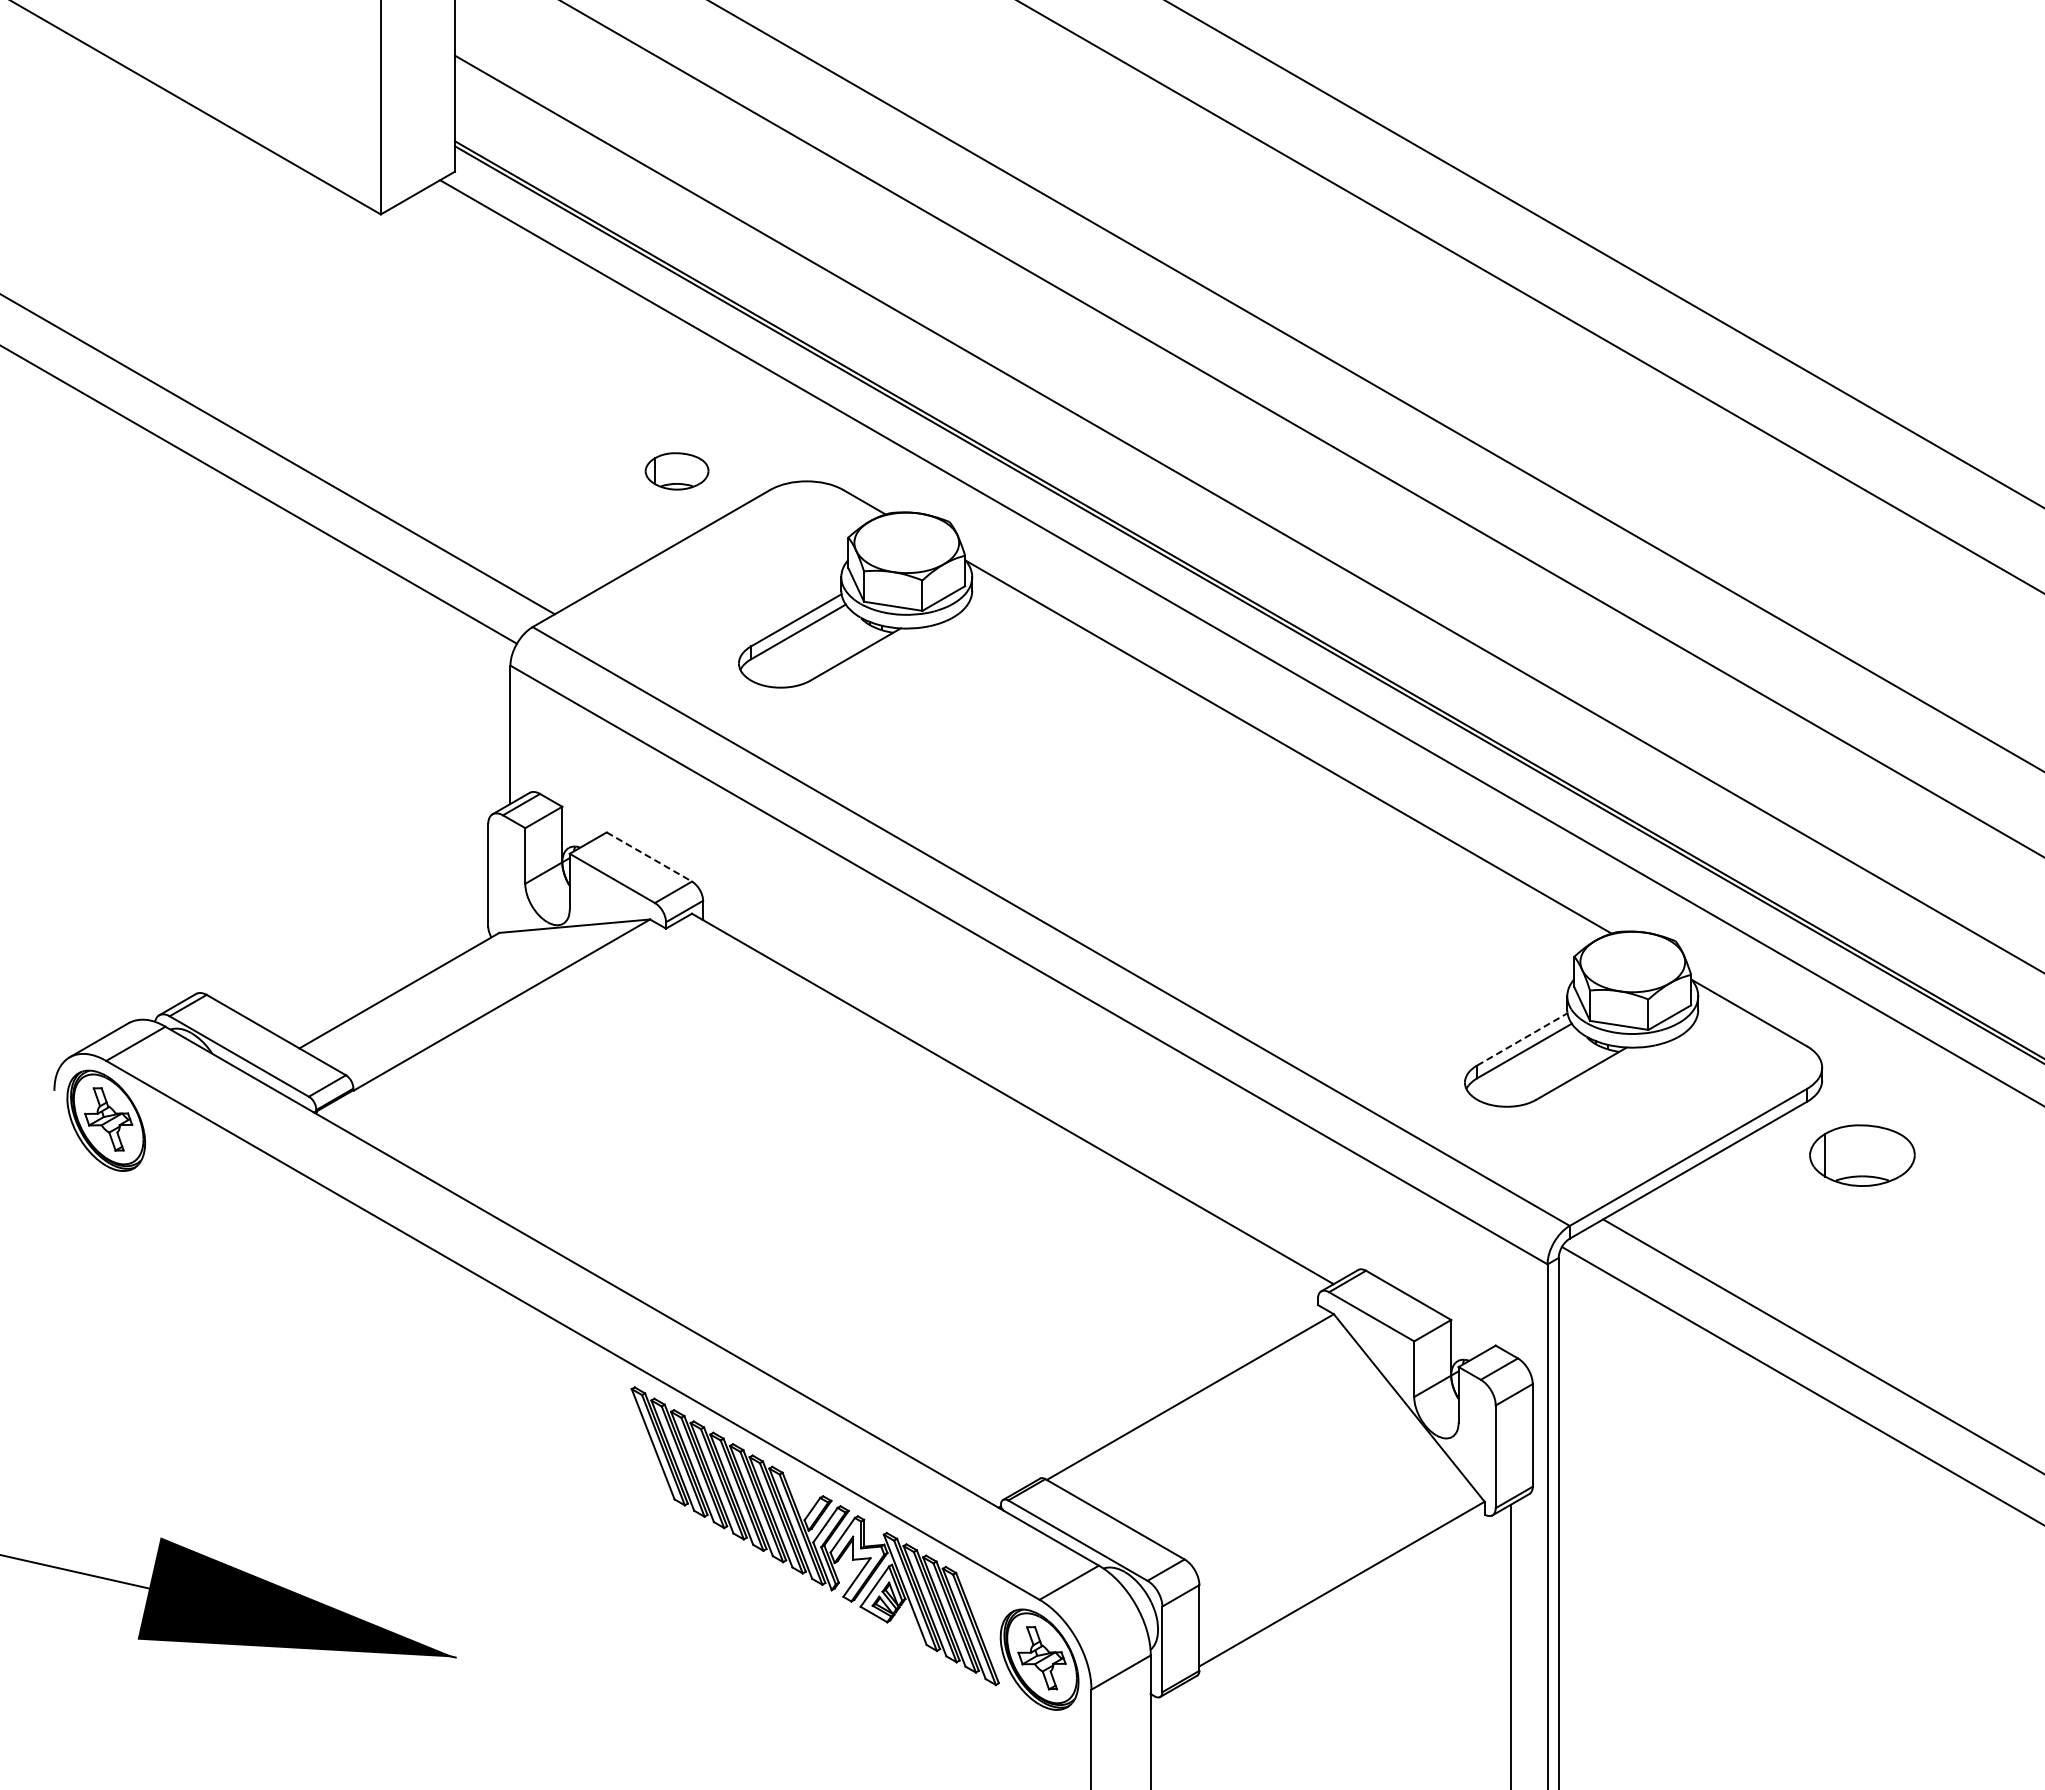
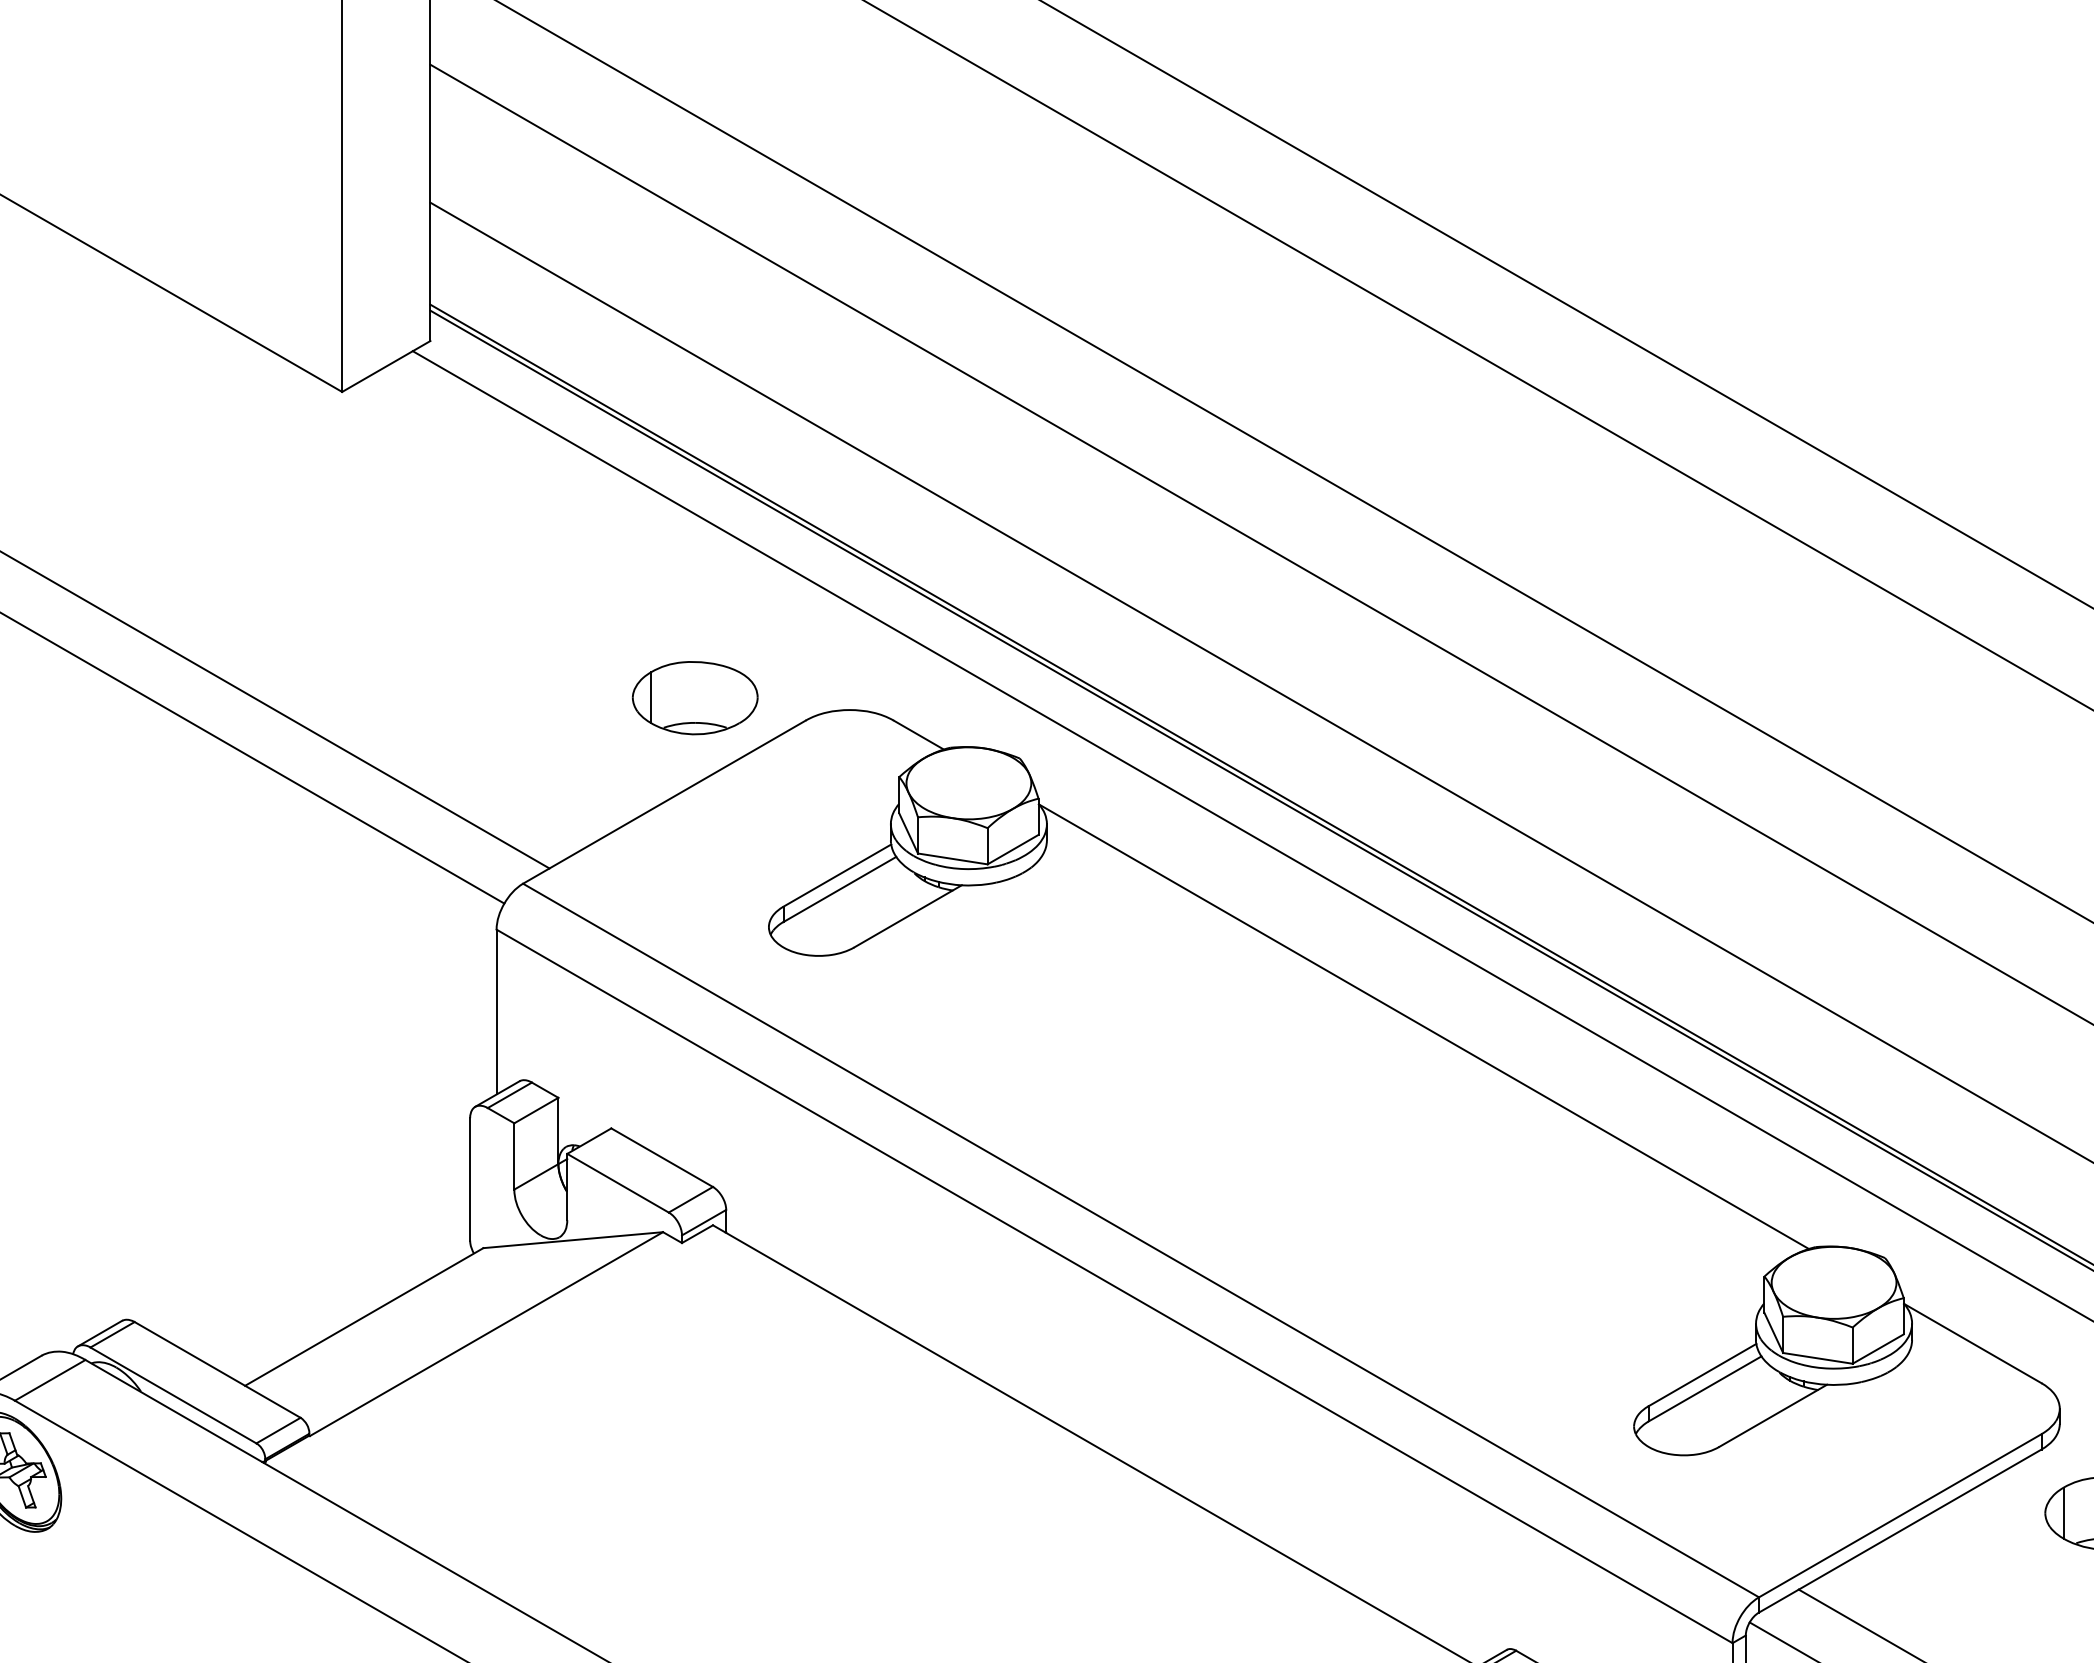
part: (676, 471) -> (694, 698), size x1.67
line: (649, 857) -> (662, 1158), dashed -> solid
line: (1522, 1039) -> (1702, 1375), dashed -> solid

